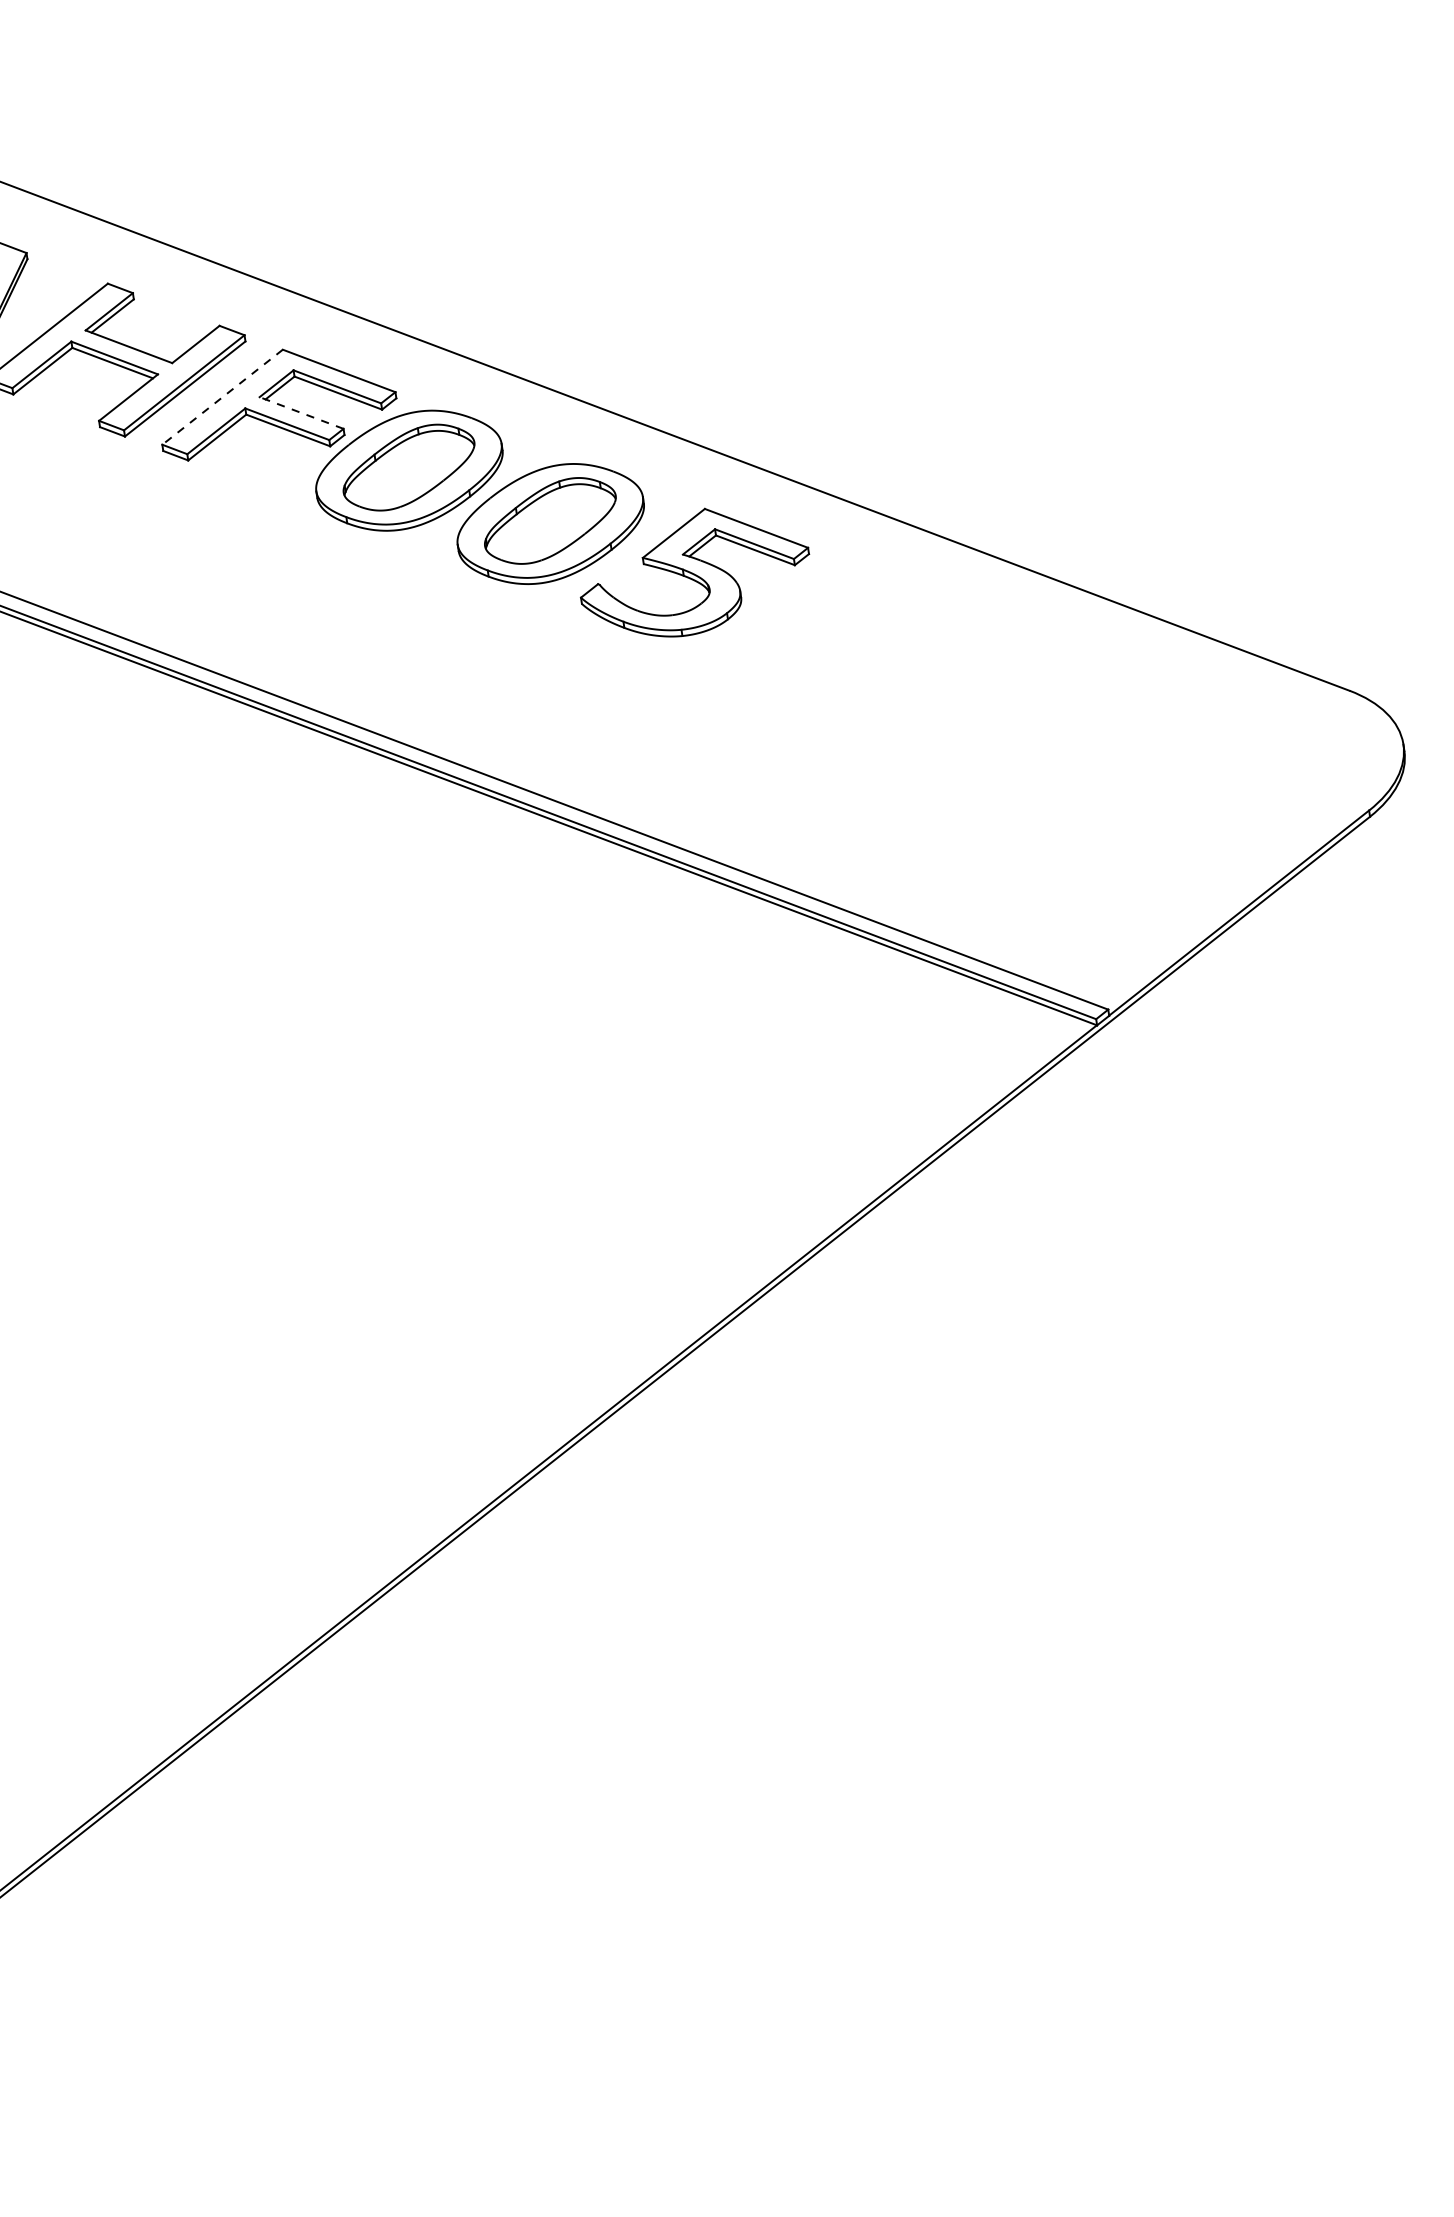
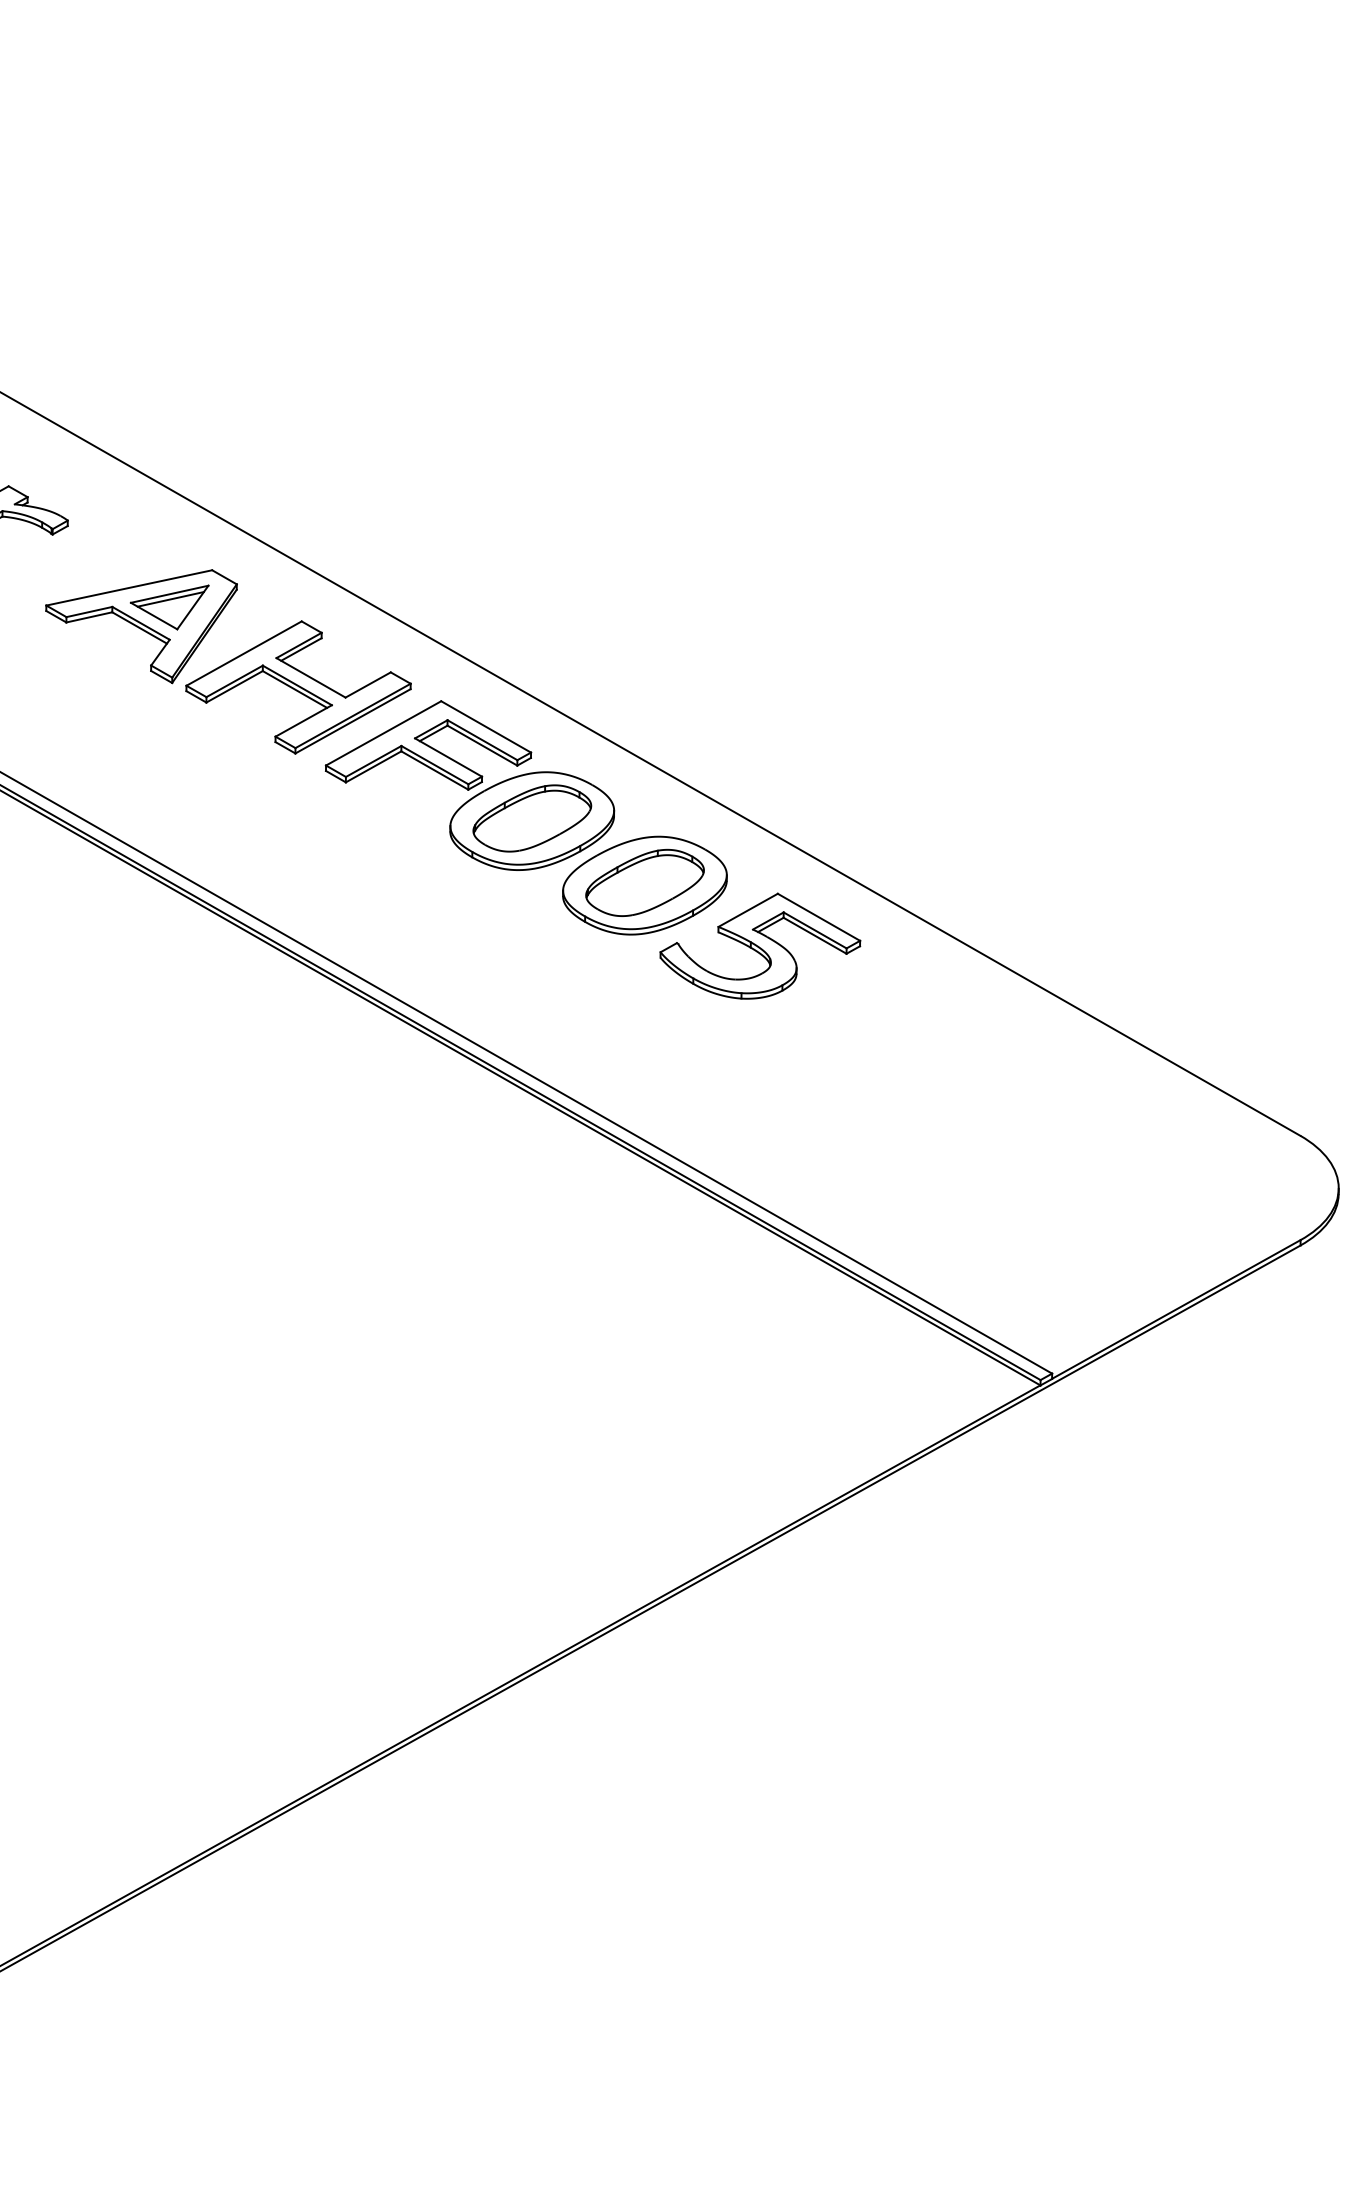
line: (222, 397) -> (383, 733), dashed -> solid
line: (301, 412) -> (448, 757), dashed -> solid

